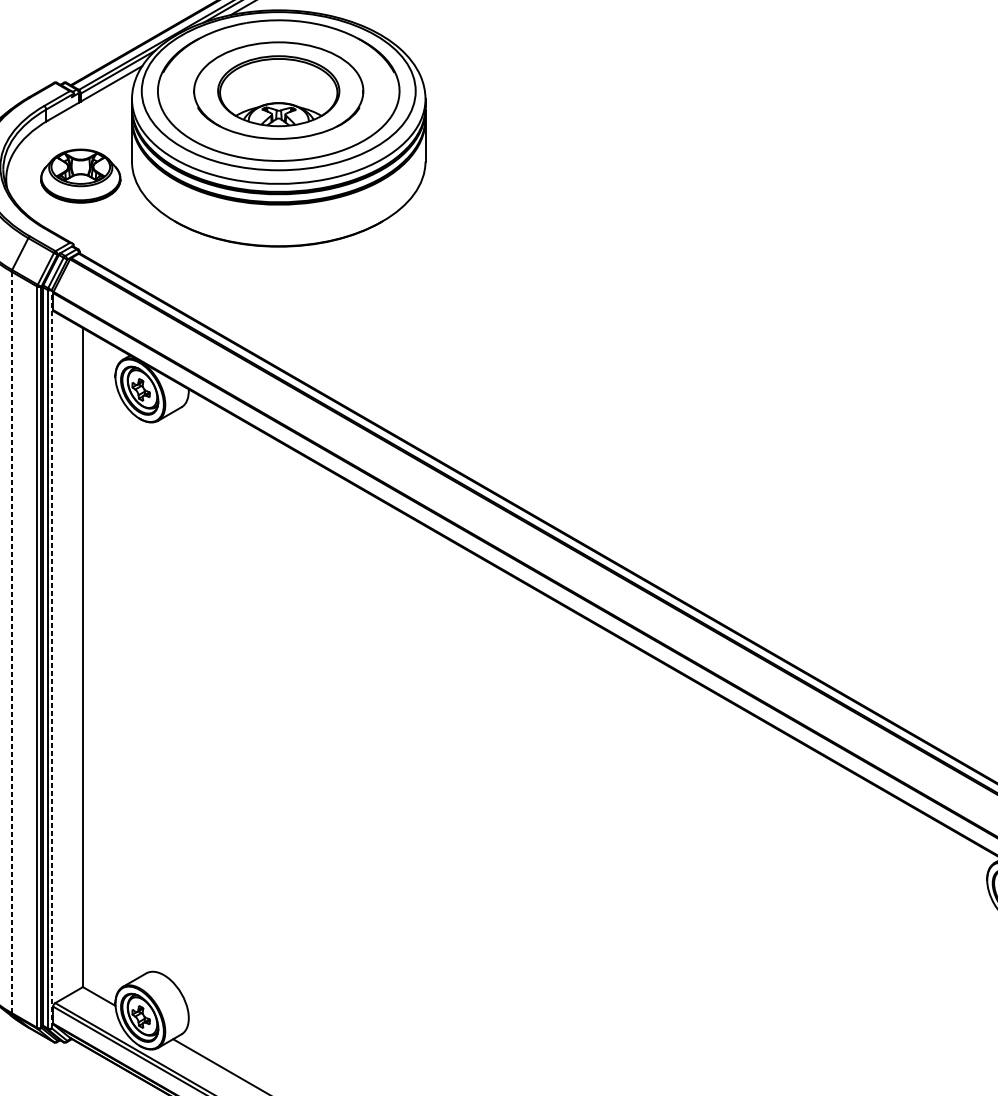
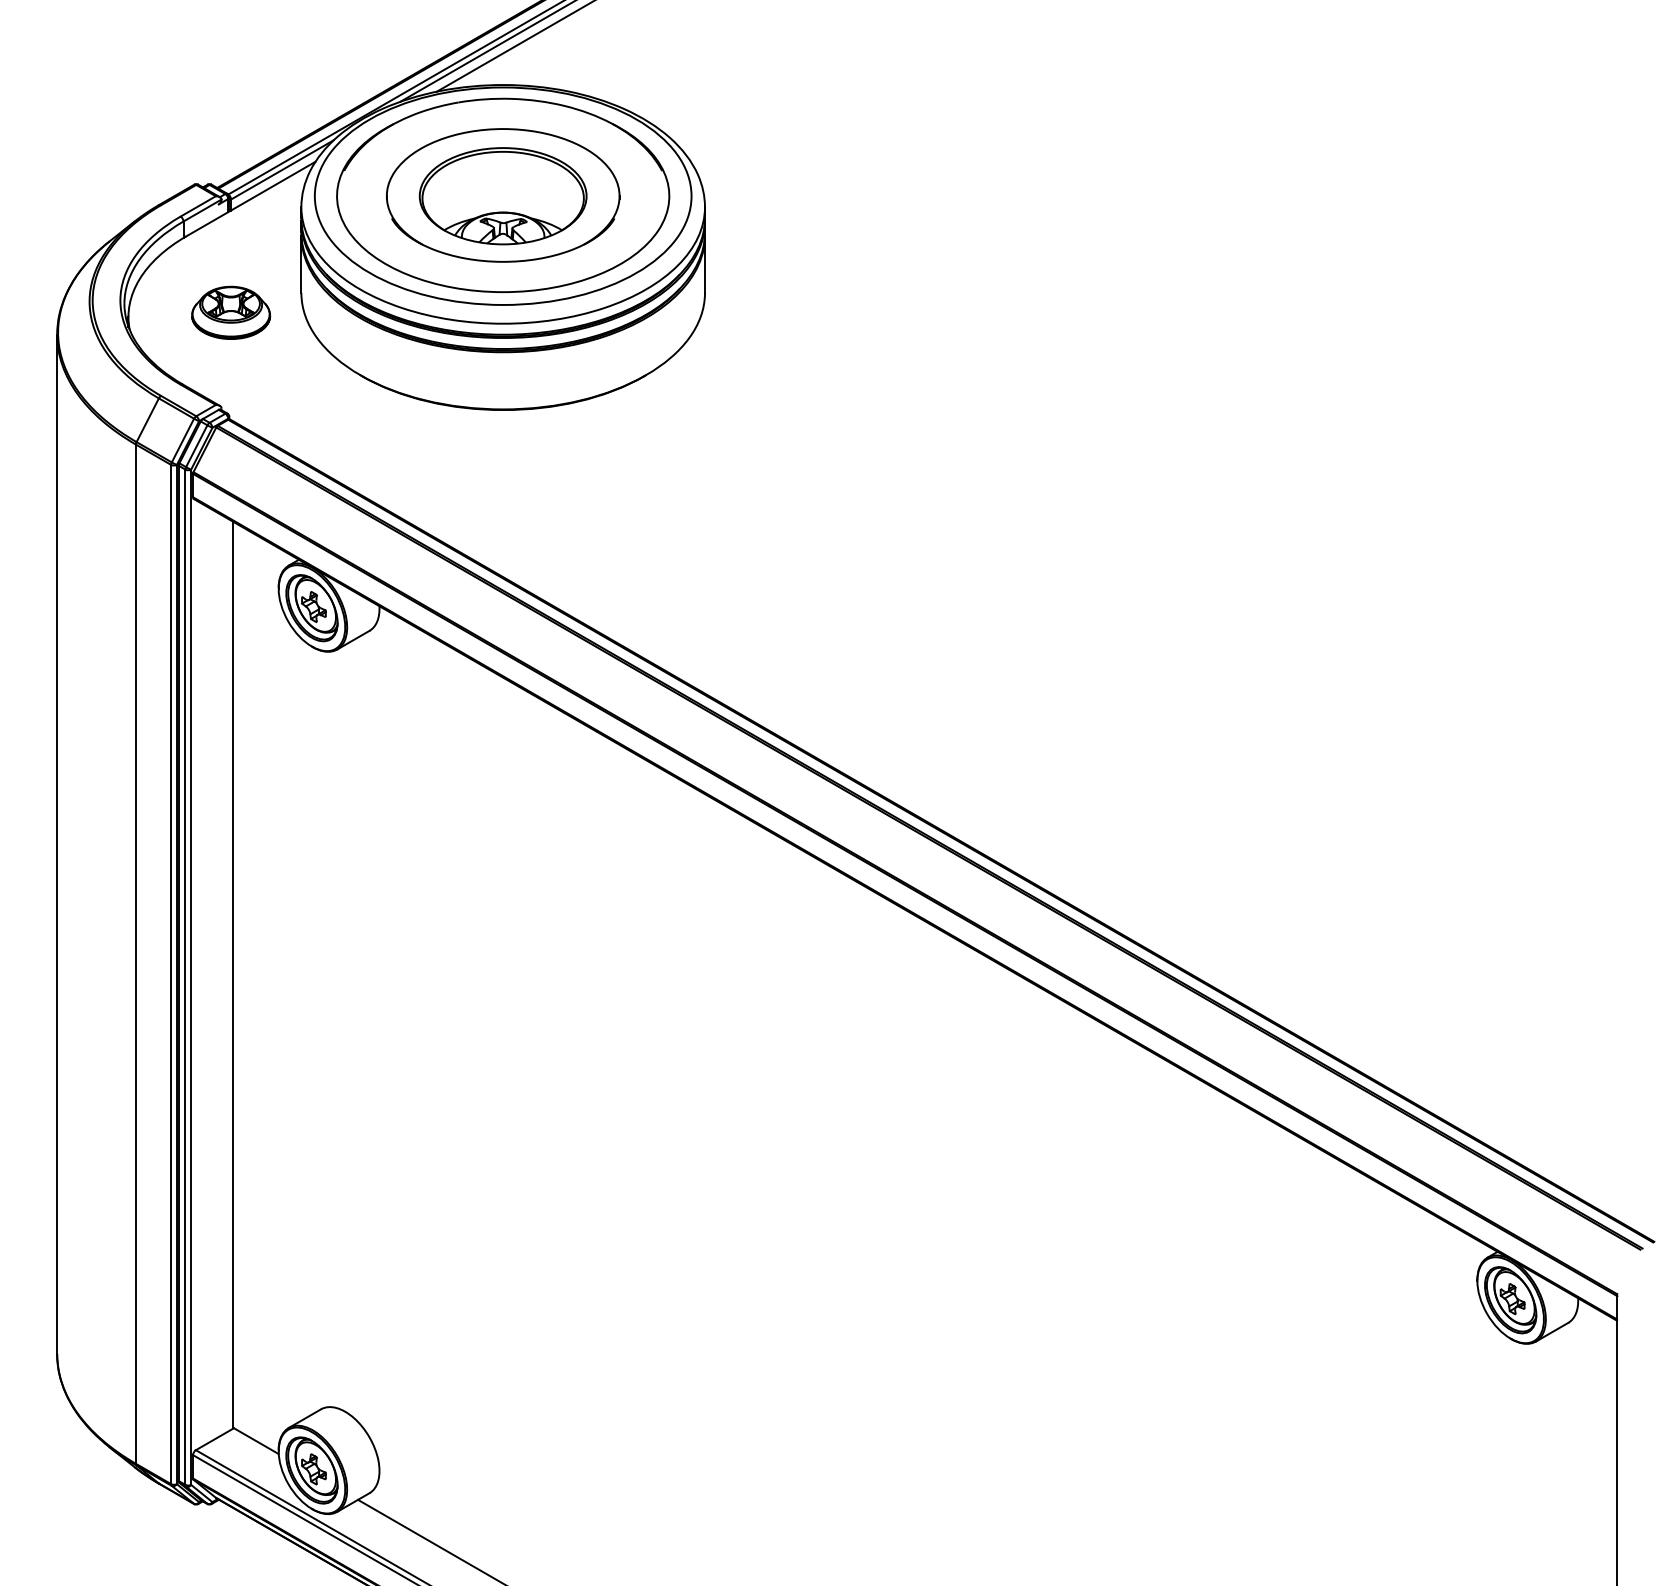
part: (81, 175) -> (231, 312), size x0.71
line: (11, 642) -> (135, 954), dashed -> solid
line: (52, 659) -> (191, 977), dashed -> solid

